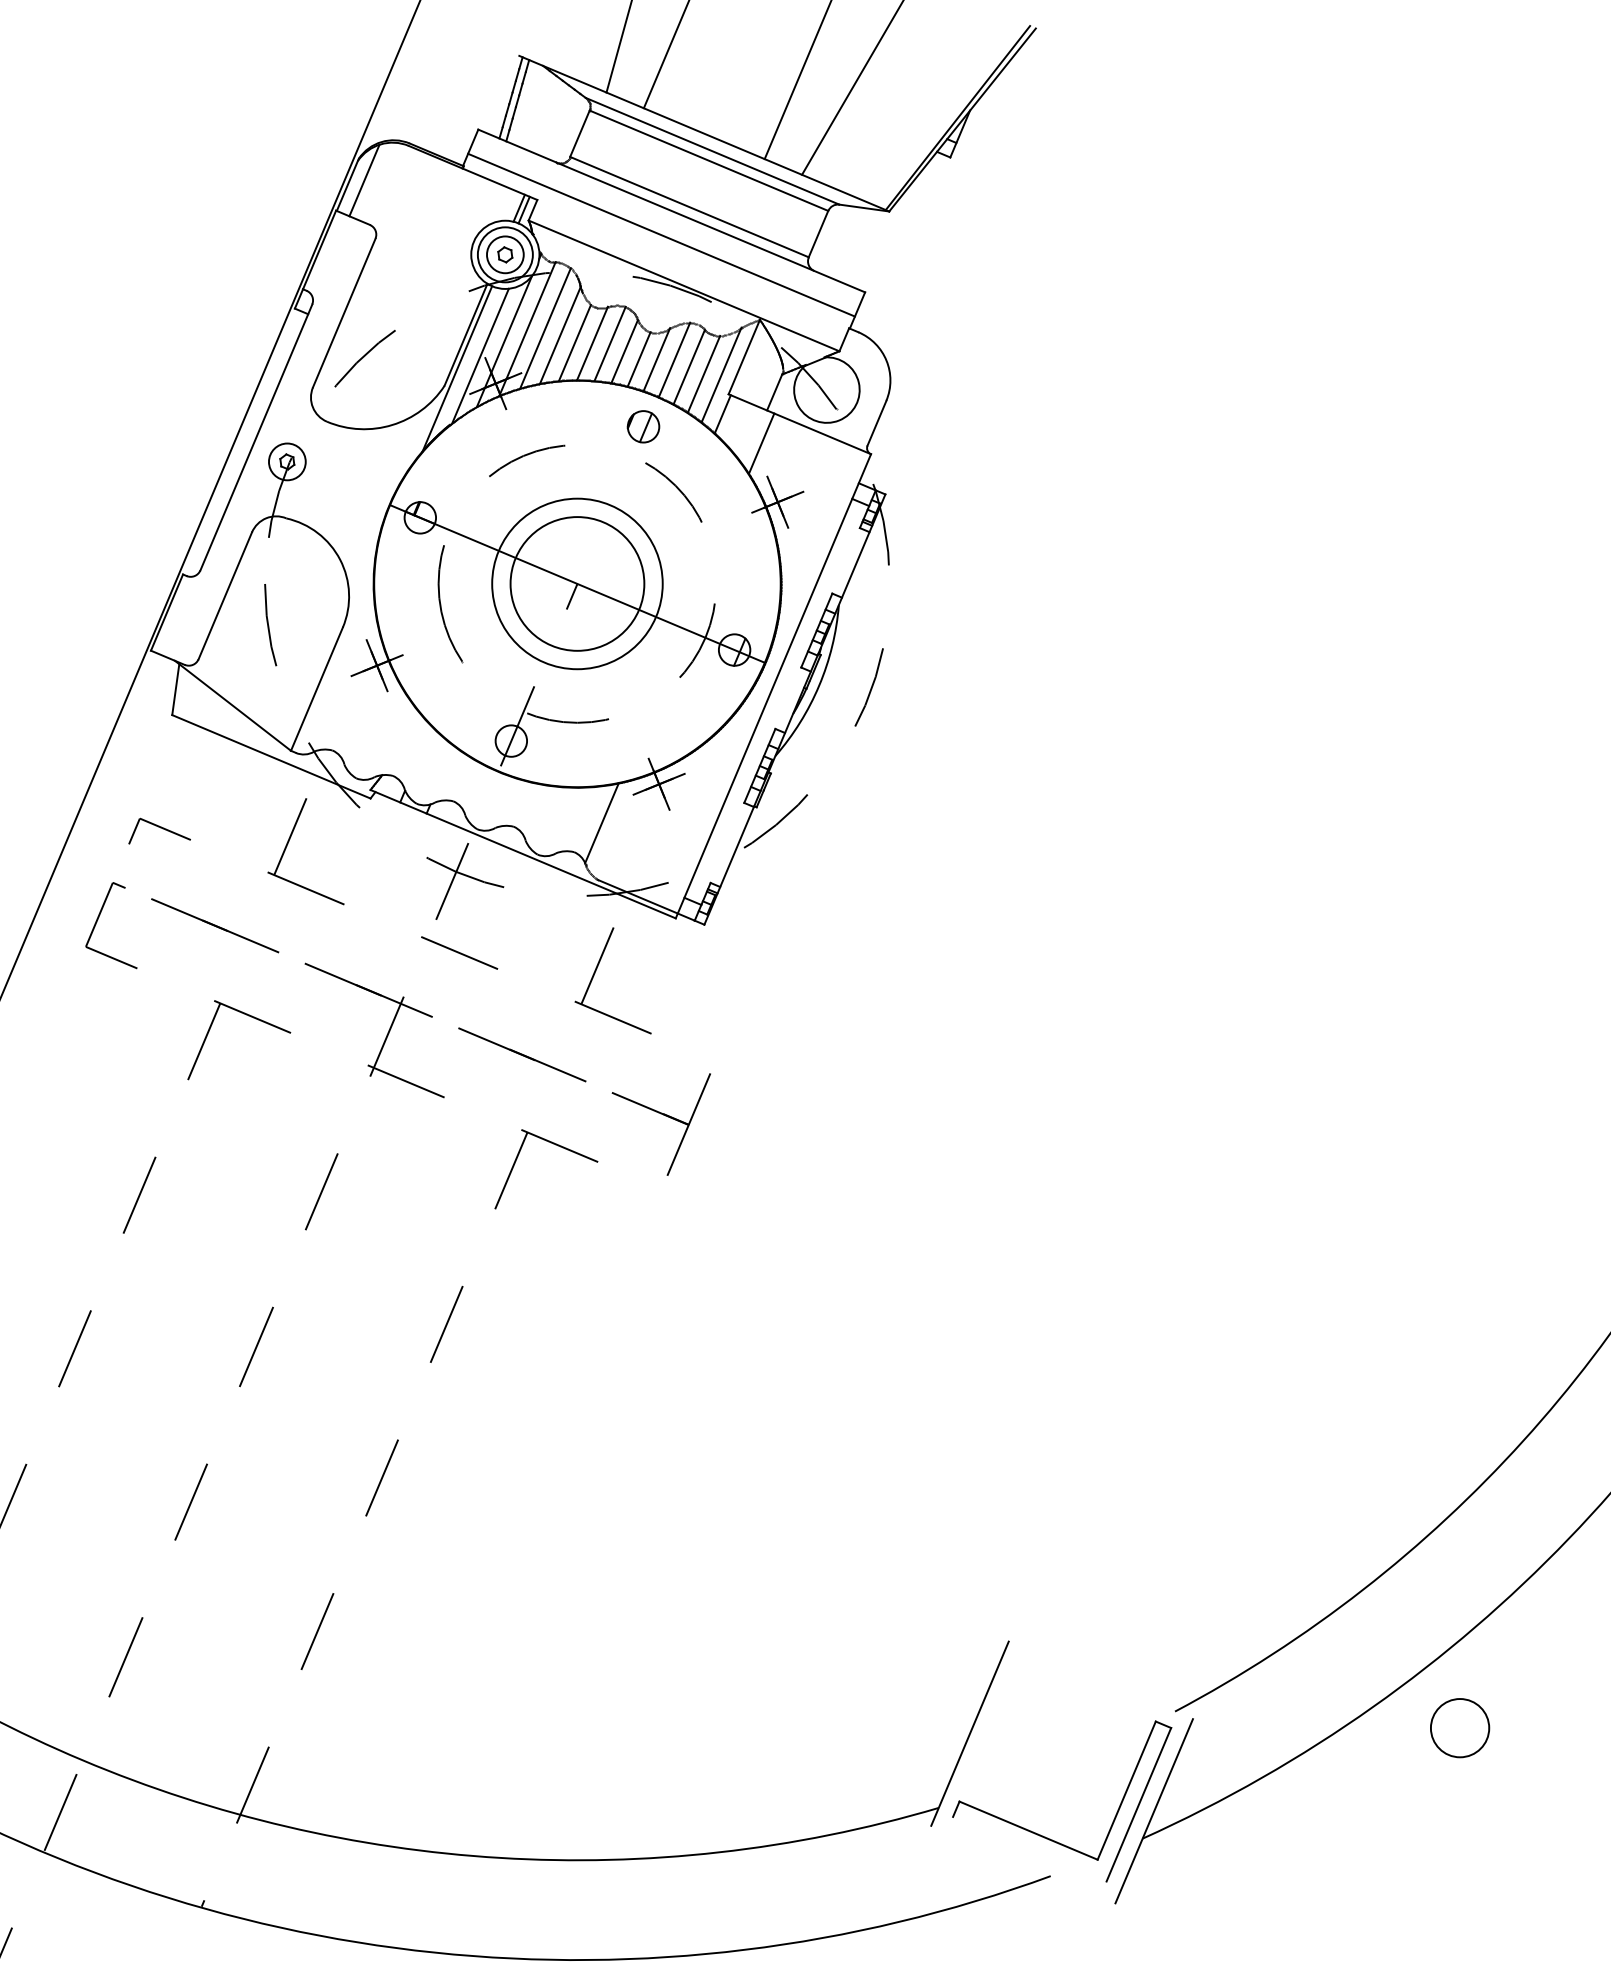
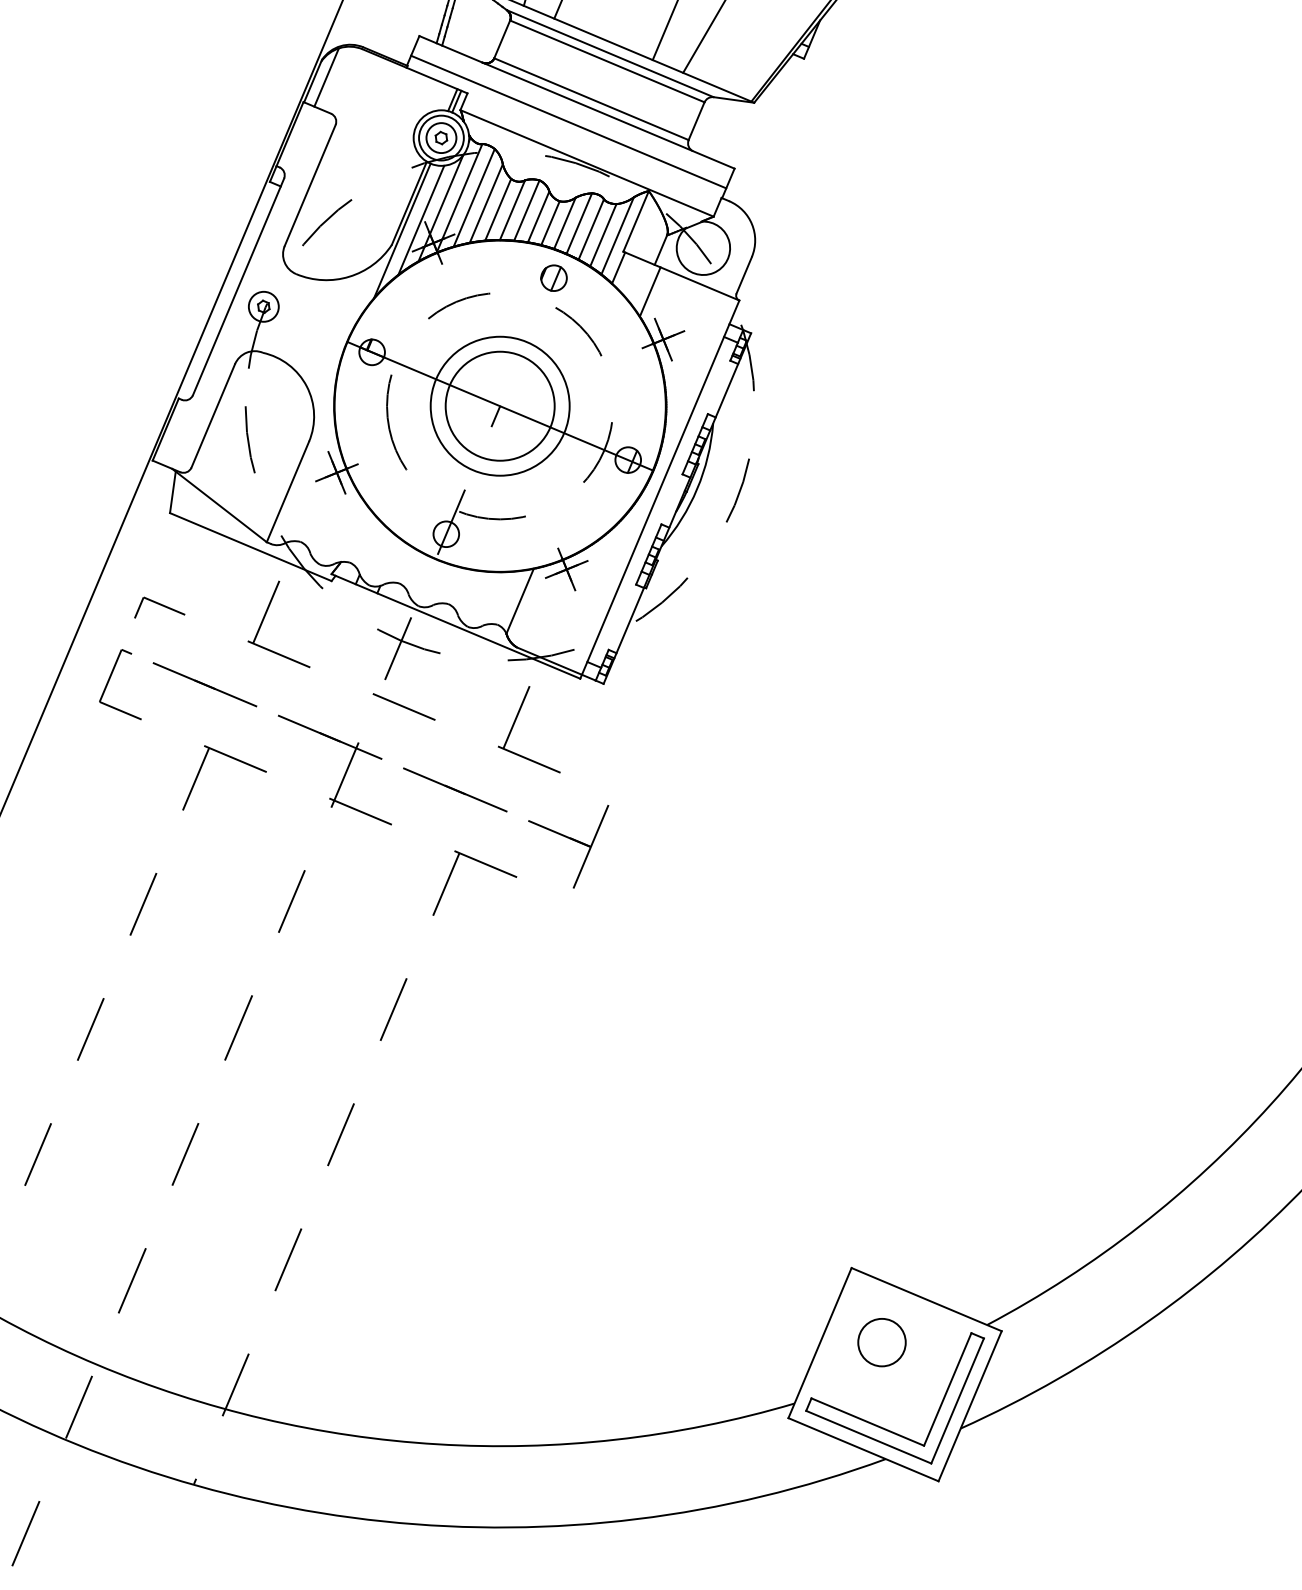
line: (1100, 1680) -> (926, 1299), added
circle: (1460, 1728) -> (882, 1342), moved
line: (1029, 1848) -> (868, 1436), added
line: (1023, 1864) -> (863, 1449), added

